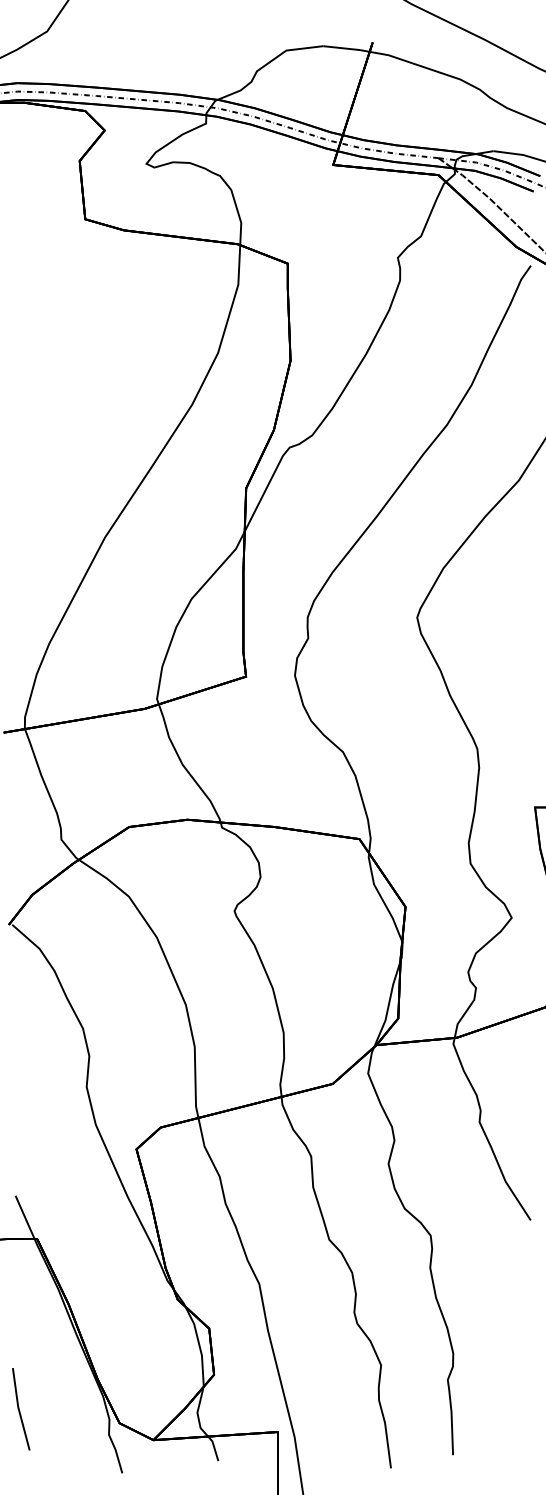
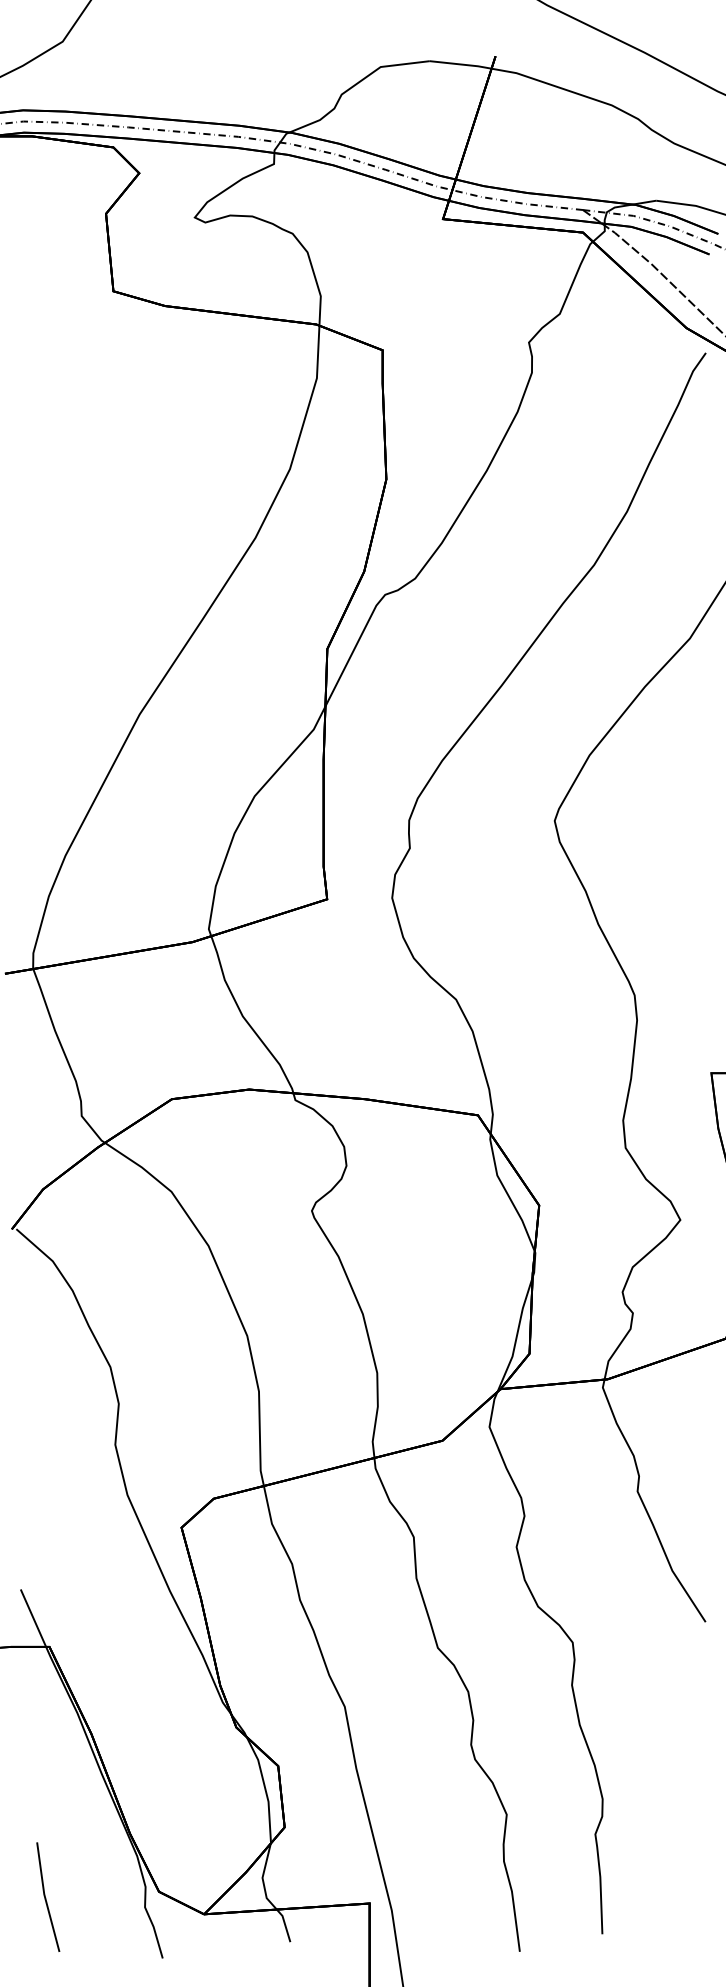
line: (20, 1410) -> (47, 1898), moved

